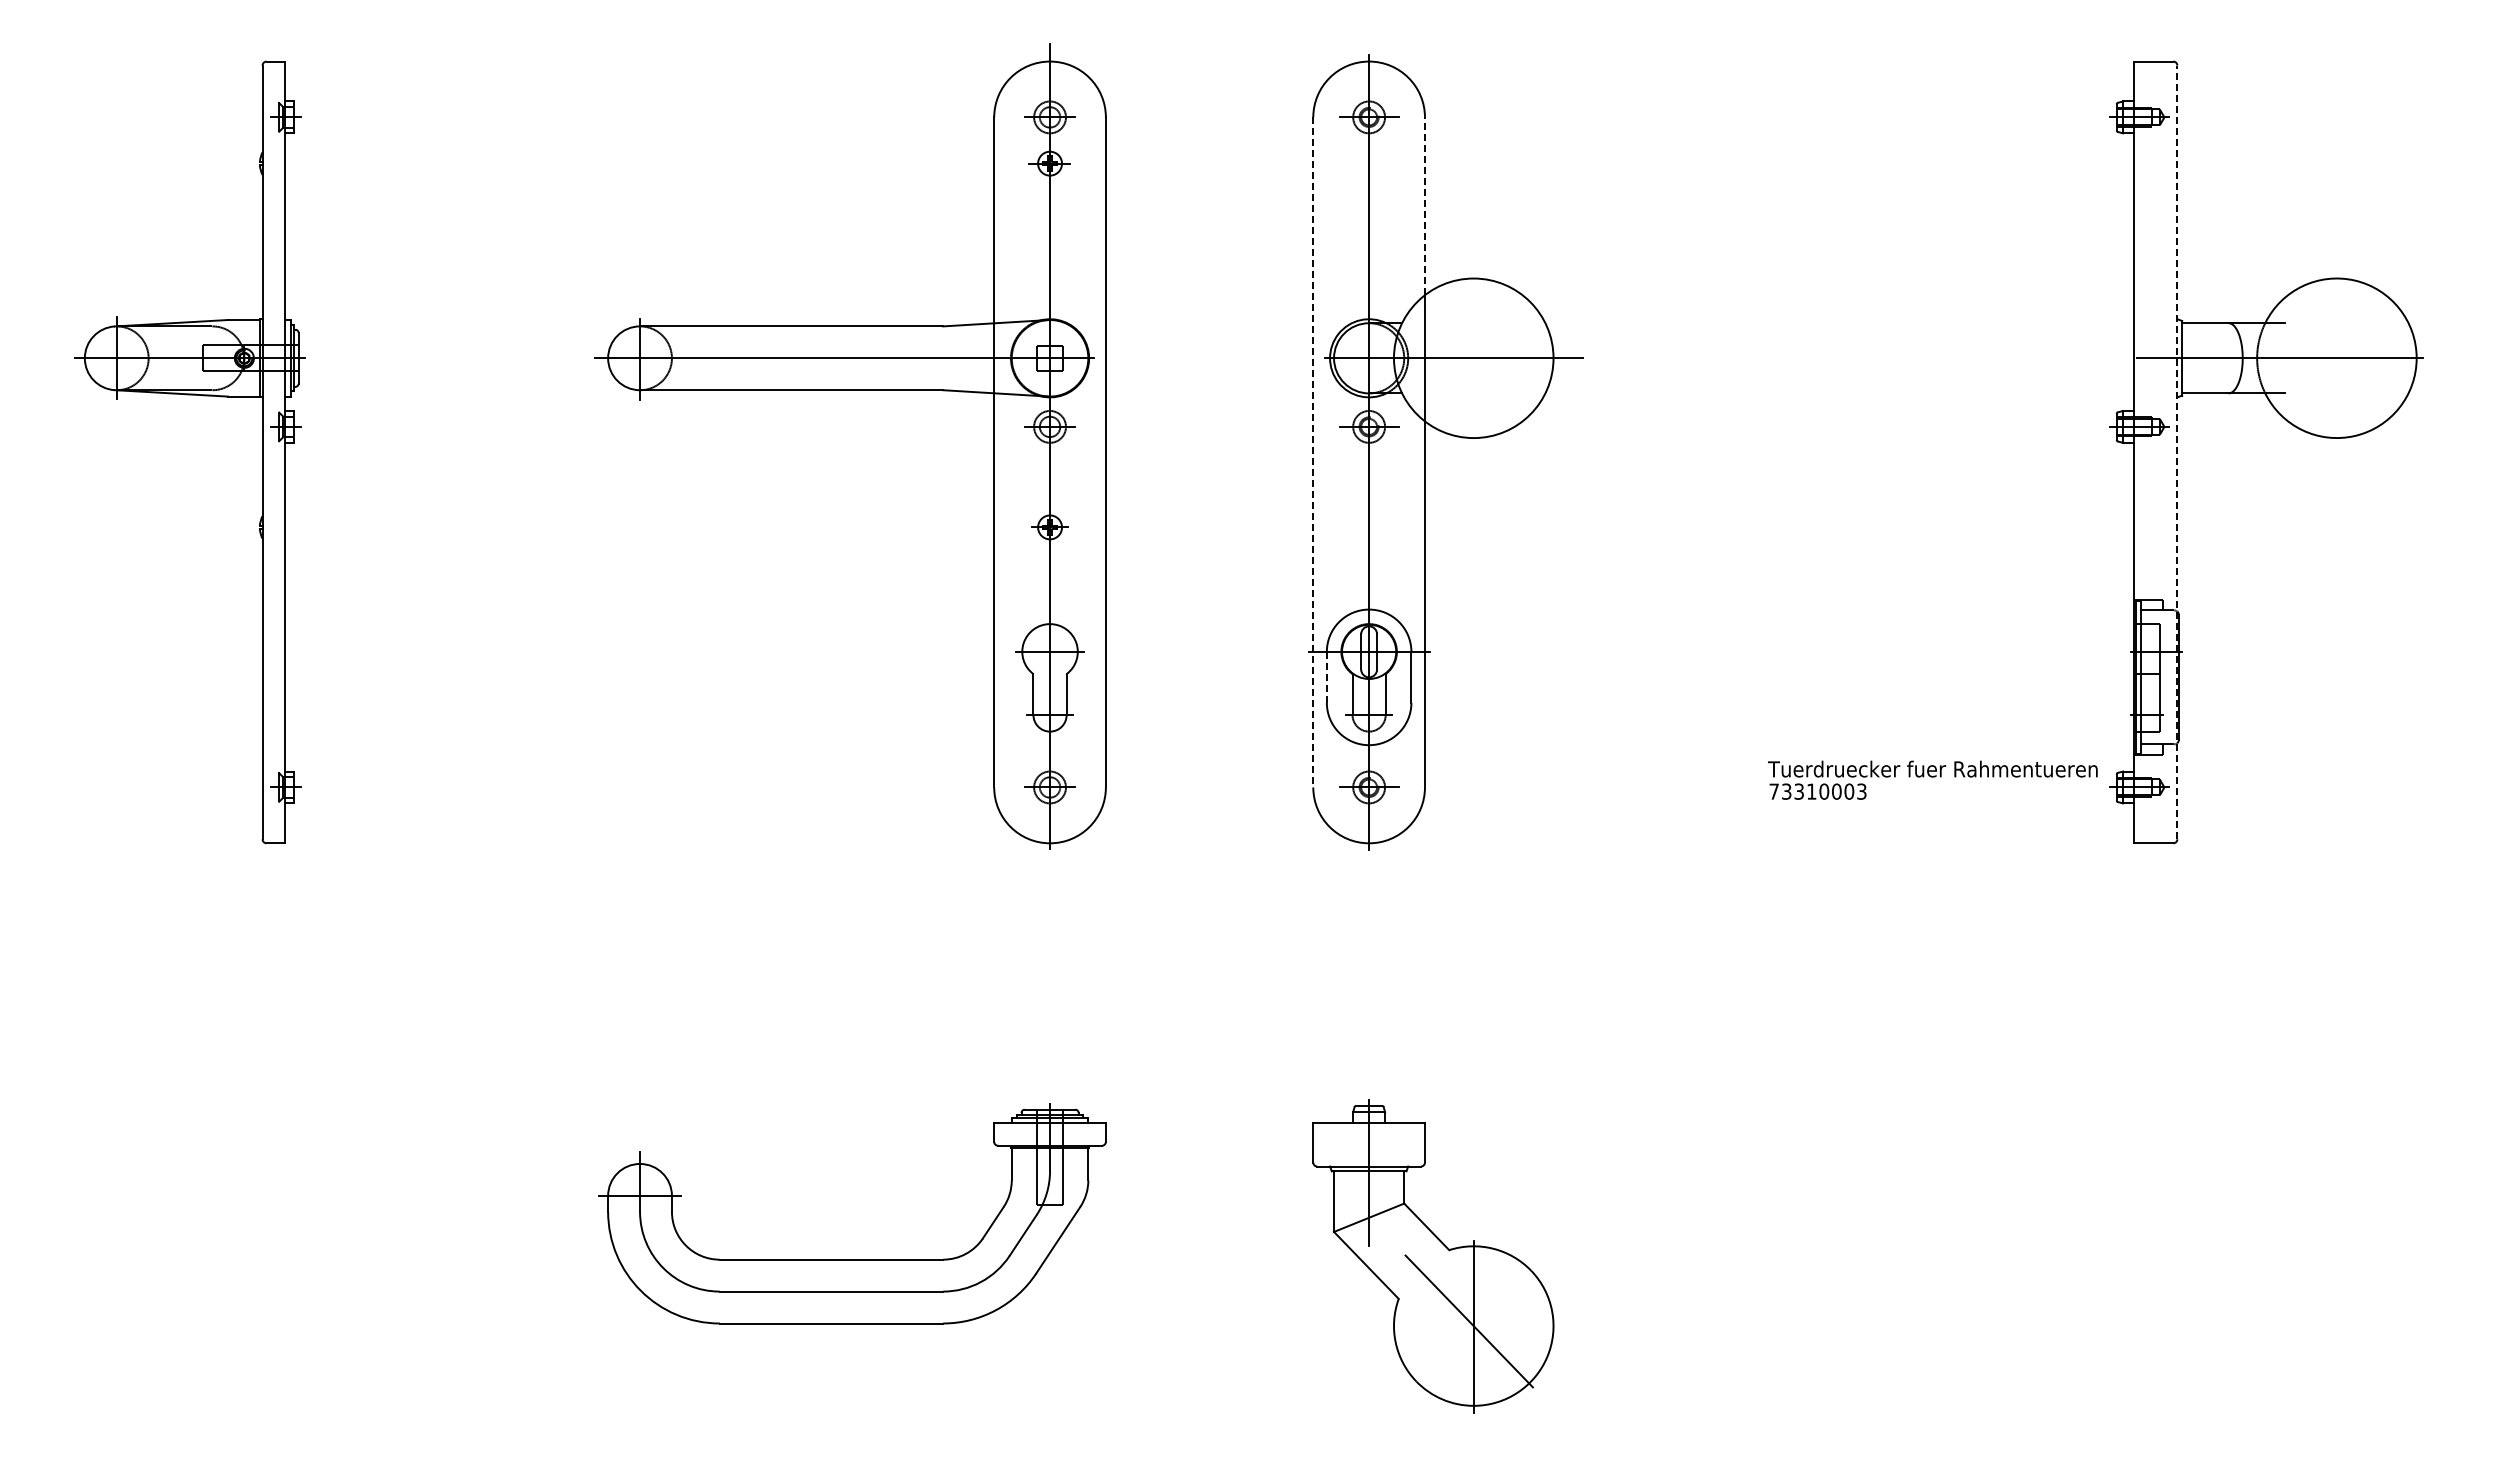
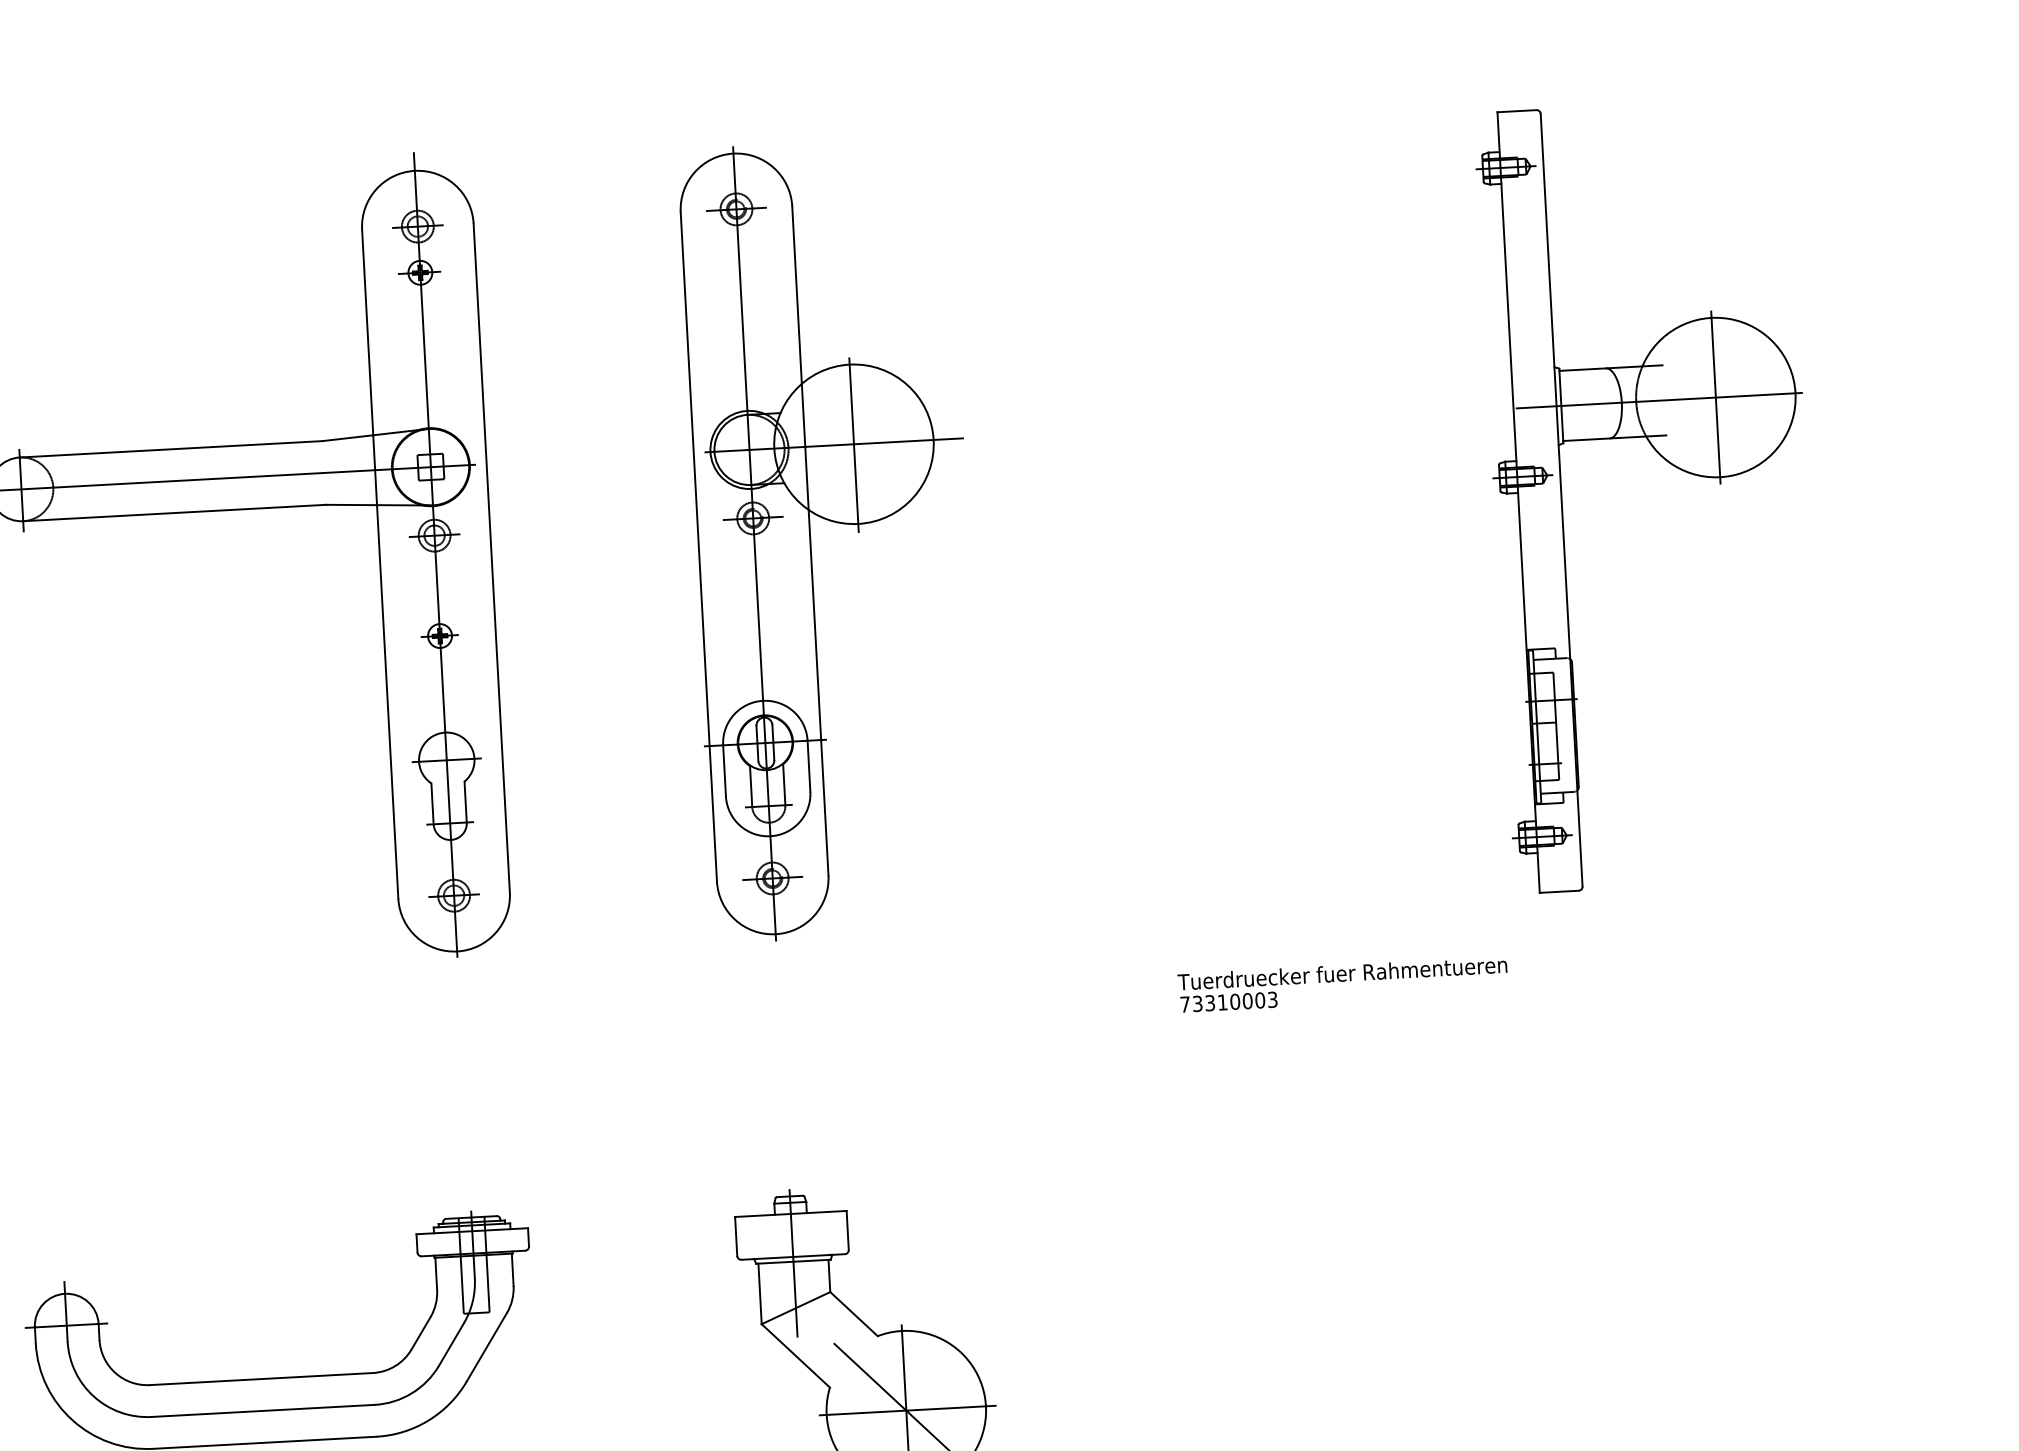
line: (1424, 206) -> (796, 295), dashed -> solid
line: (2336, 358) -> (1715, 397), added
line: (1473, 359) -> (853, 445), added
line: (1313, 452) -> (699, 546), dashed -> solid
line: (2177, 452) -> (1561, 500), dashed -> solid
line: (1326, 677) -> (724, 770), dashed -> solid
text: (1932, 779) -> (1342, 983), moved
line: (1475, 1326) -> (908, 1410), added

